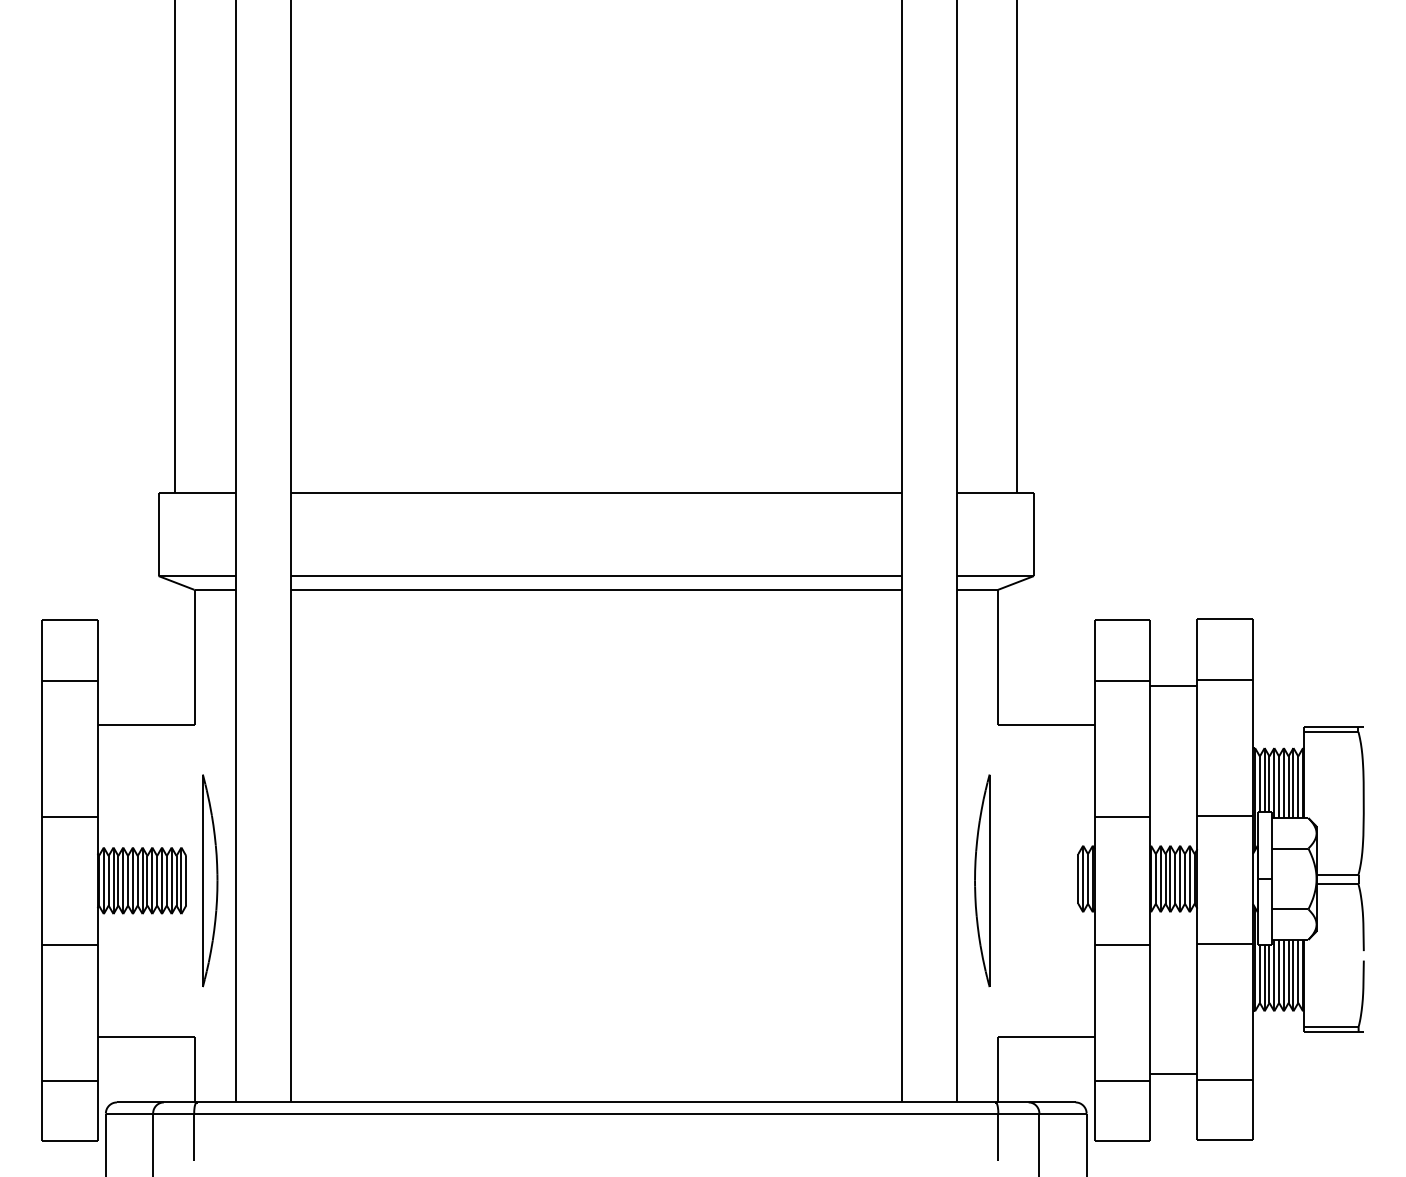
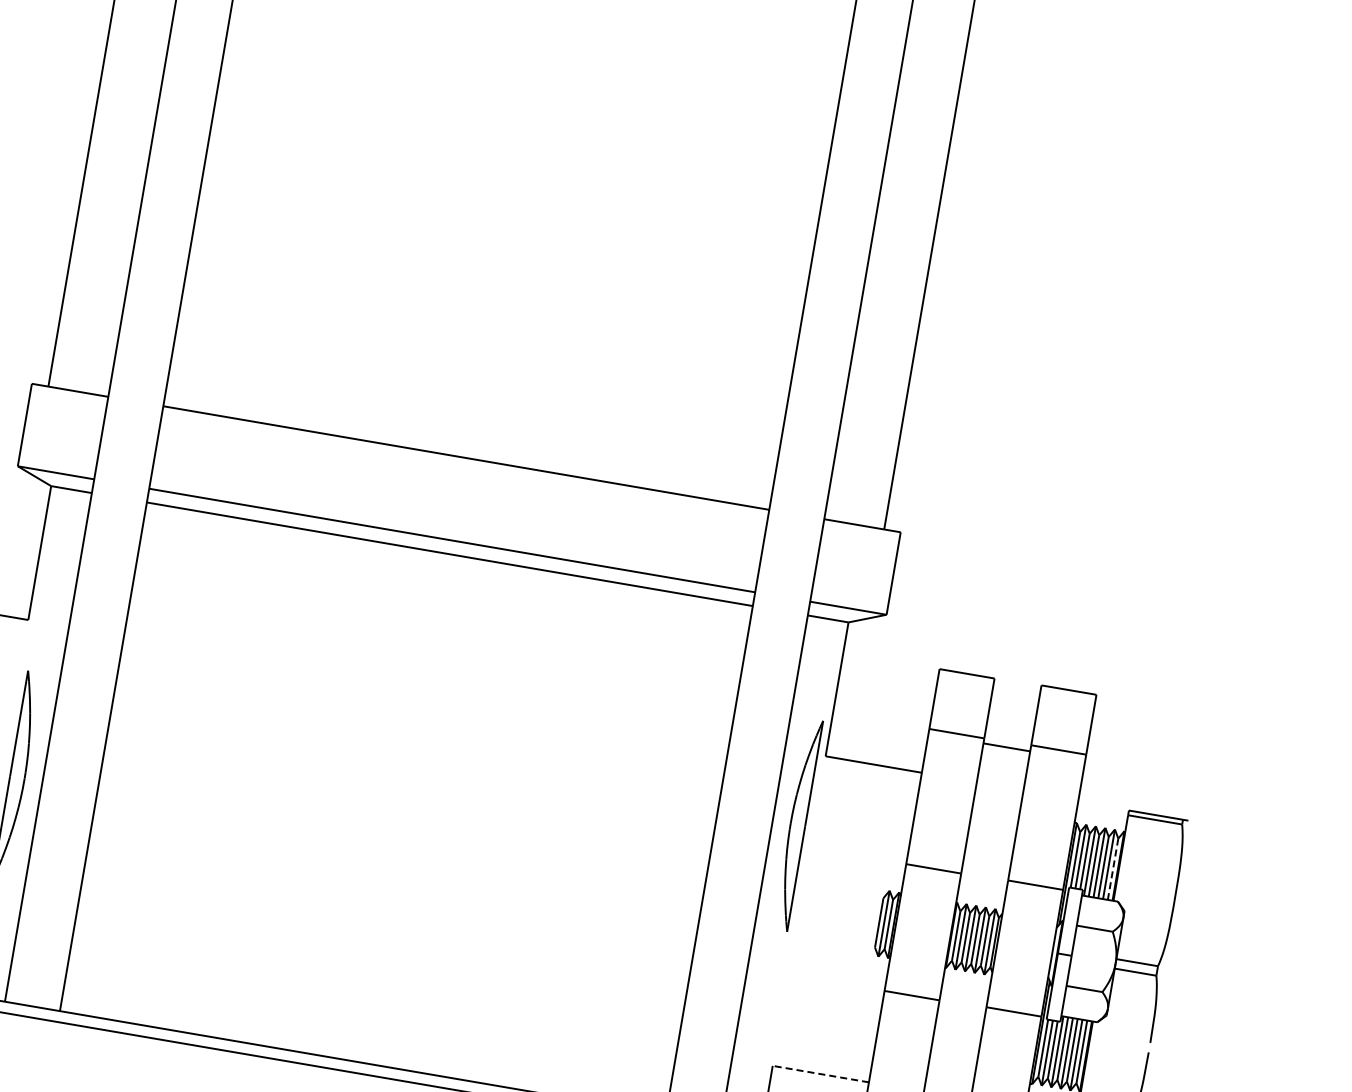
line: (1298, 787) -> (1113, 869), solid -> dashed
part: (982, 880) -> (798, 824), moved
line: (1045, 1036) -> (819, 1073), solid -> dashed

